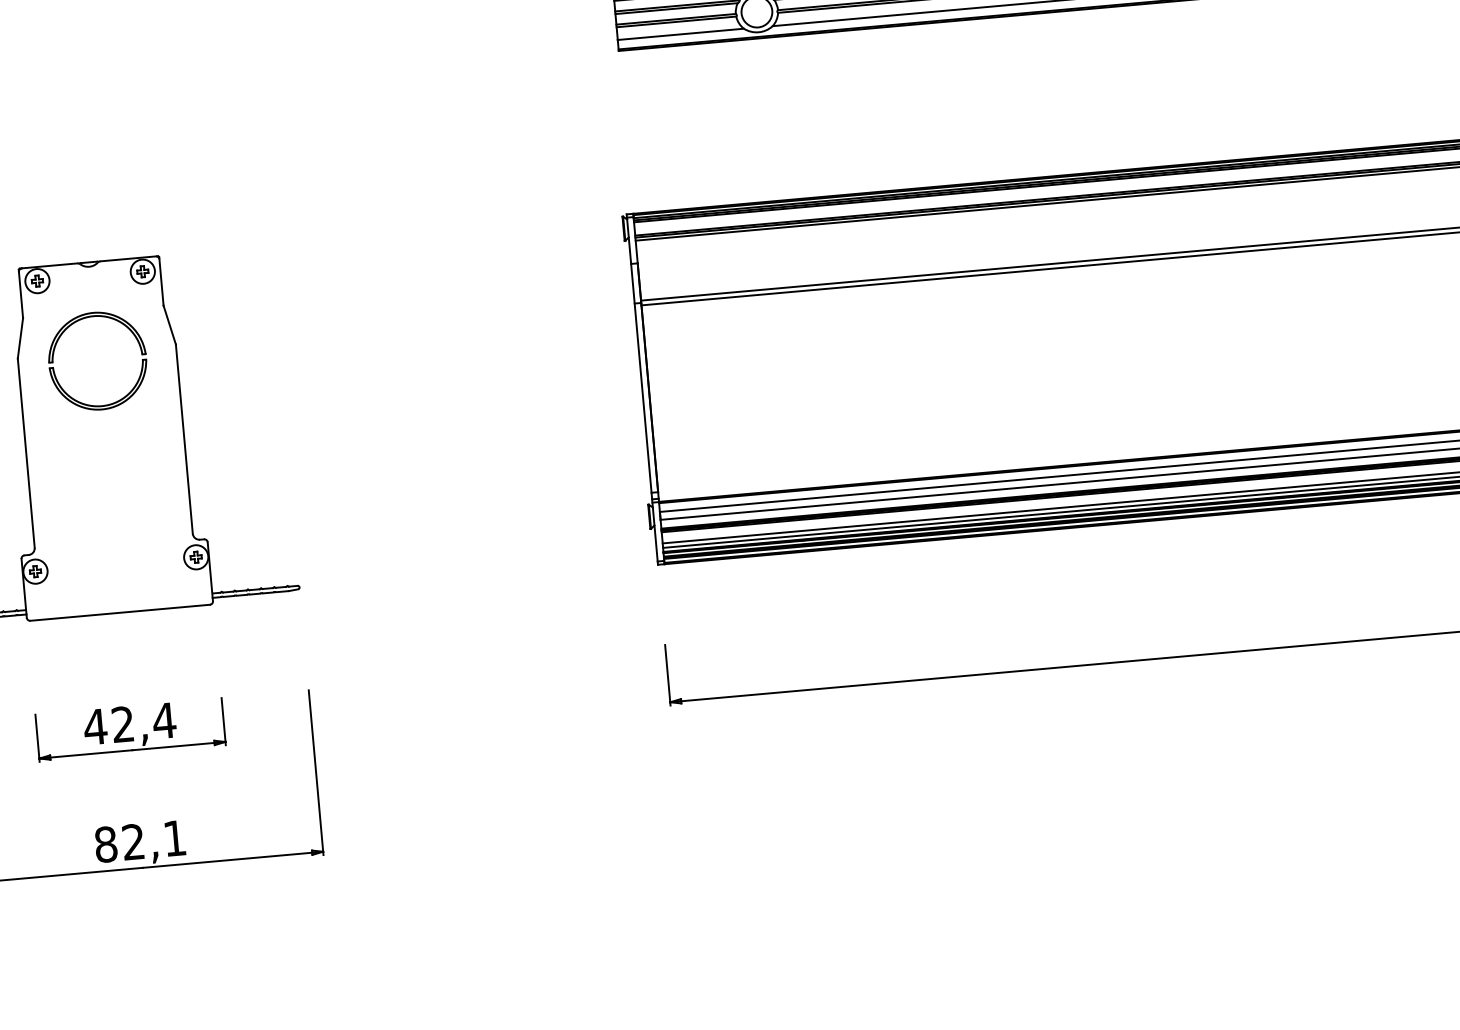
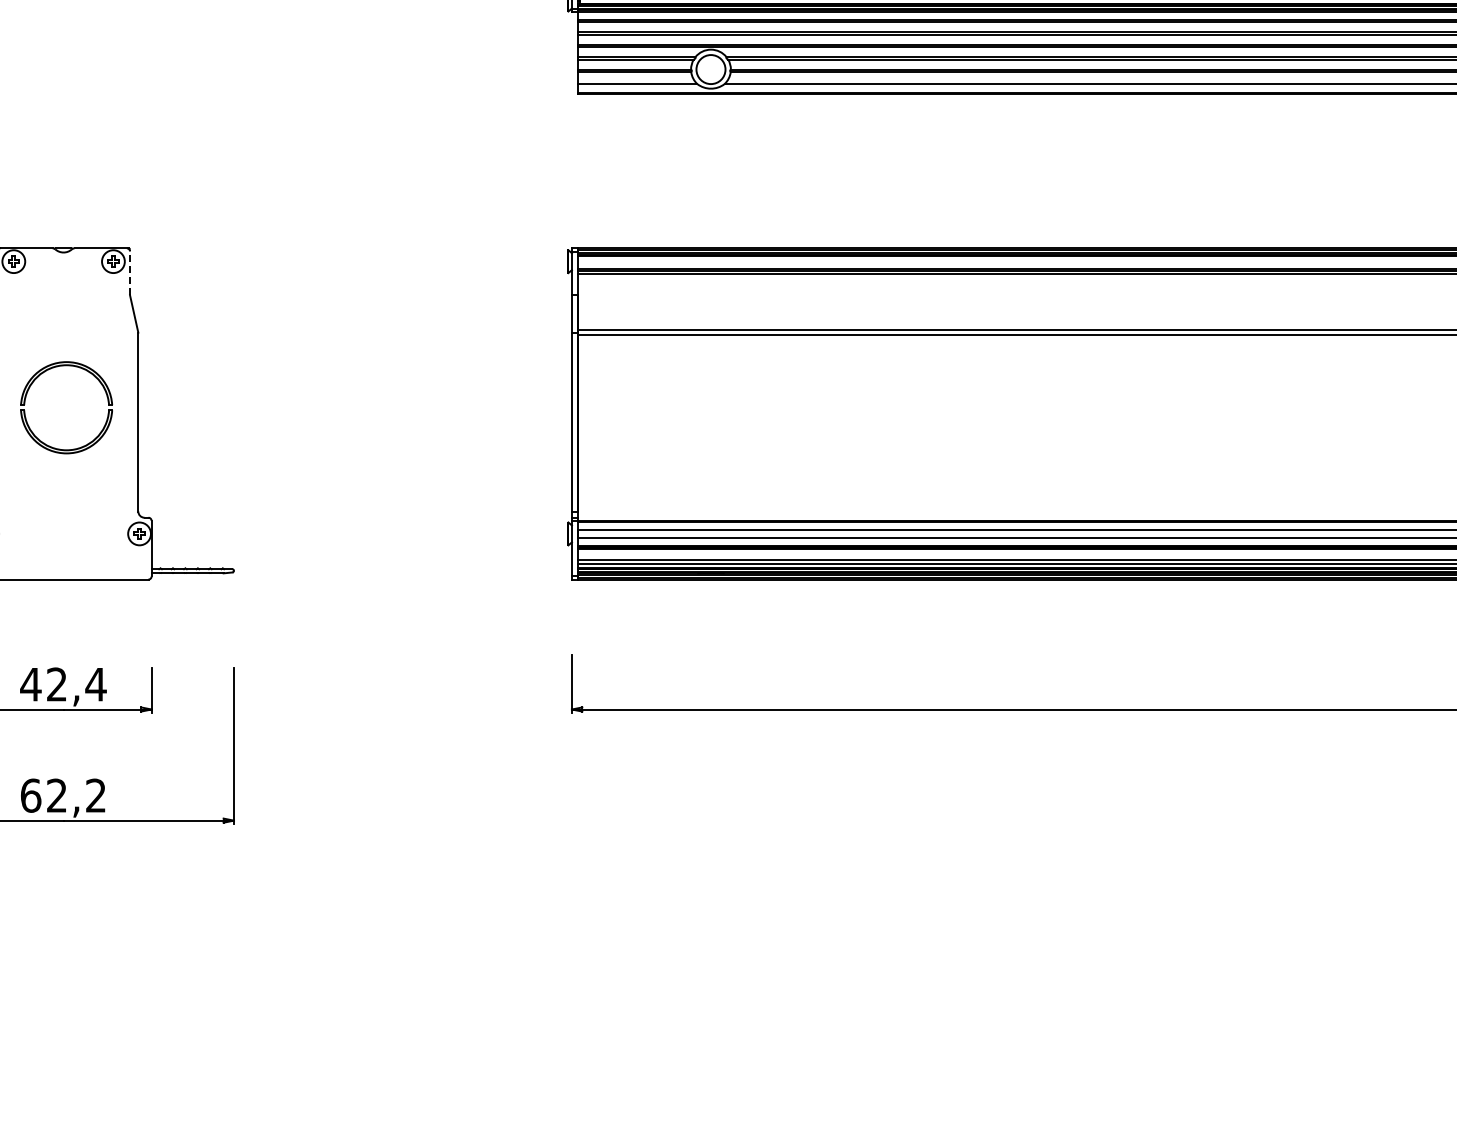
line: (161, 281) -> (130, 272), solid -> dashed
part: (93, 317) -> (66, 366), moved
text: (139, 841) -> (62, 795), 82,1 -> 62,2

